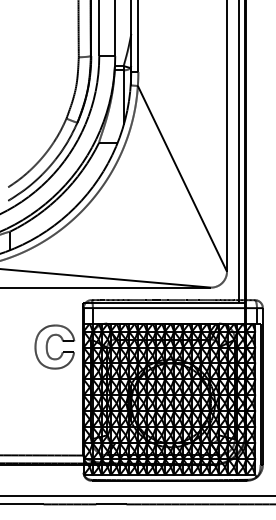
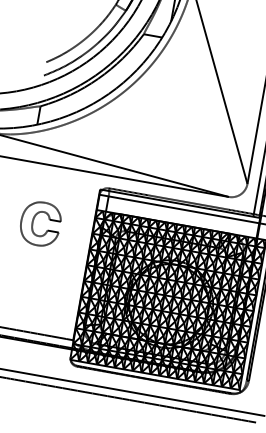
part: (47, 346) -> (33, 222), moved

